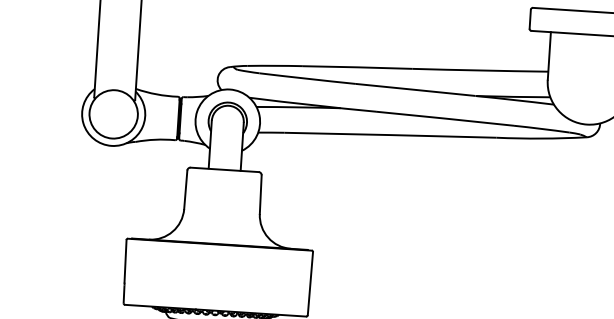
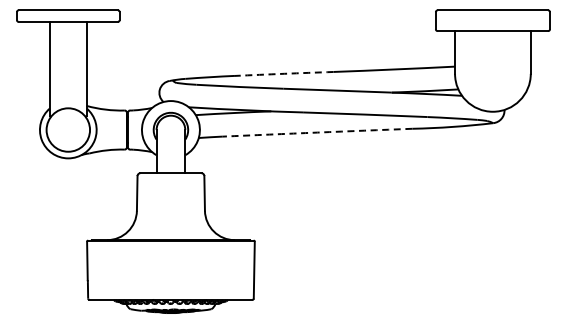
arc: (358, 67) -> (284, 73), solid -> dashed
arc: (390, 135) -> (317, 132), solid -> dashed

